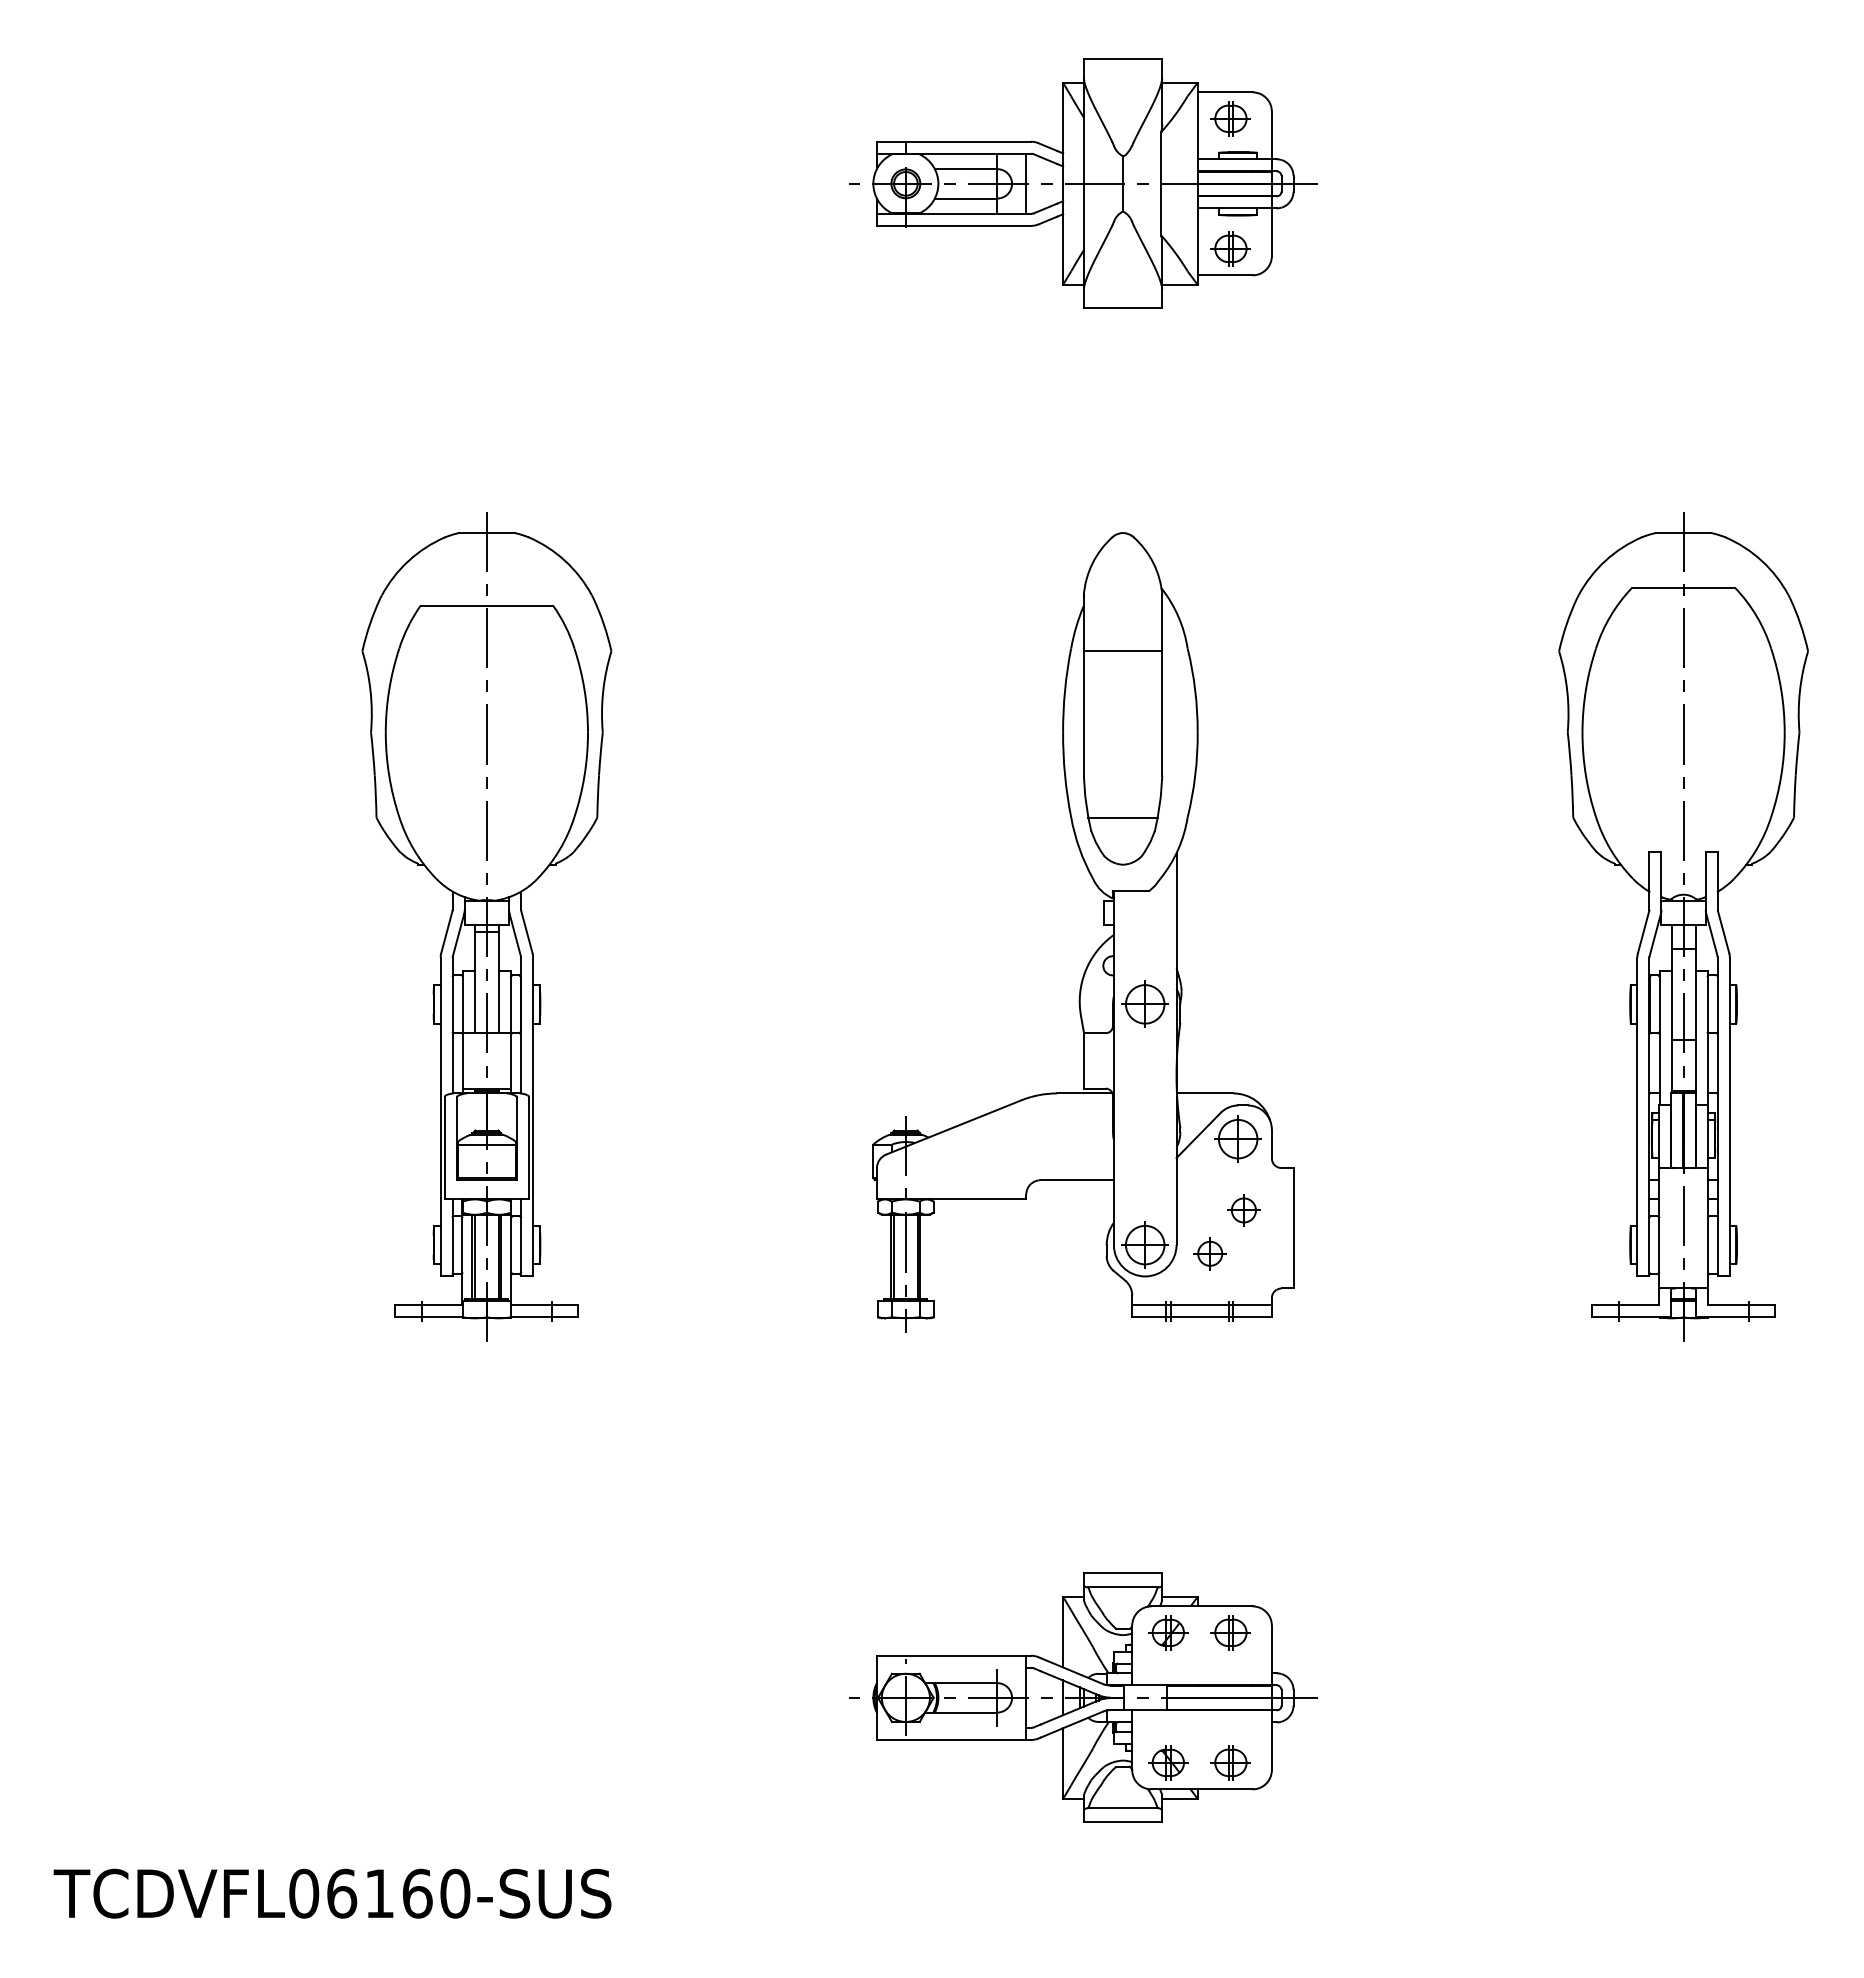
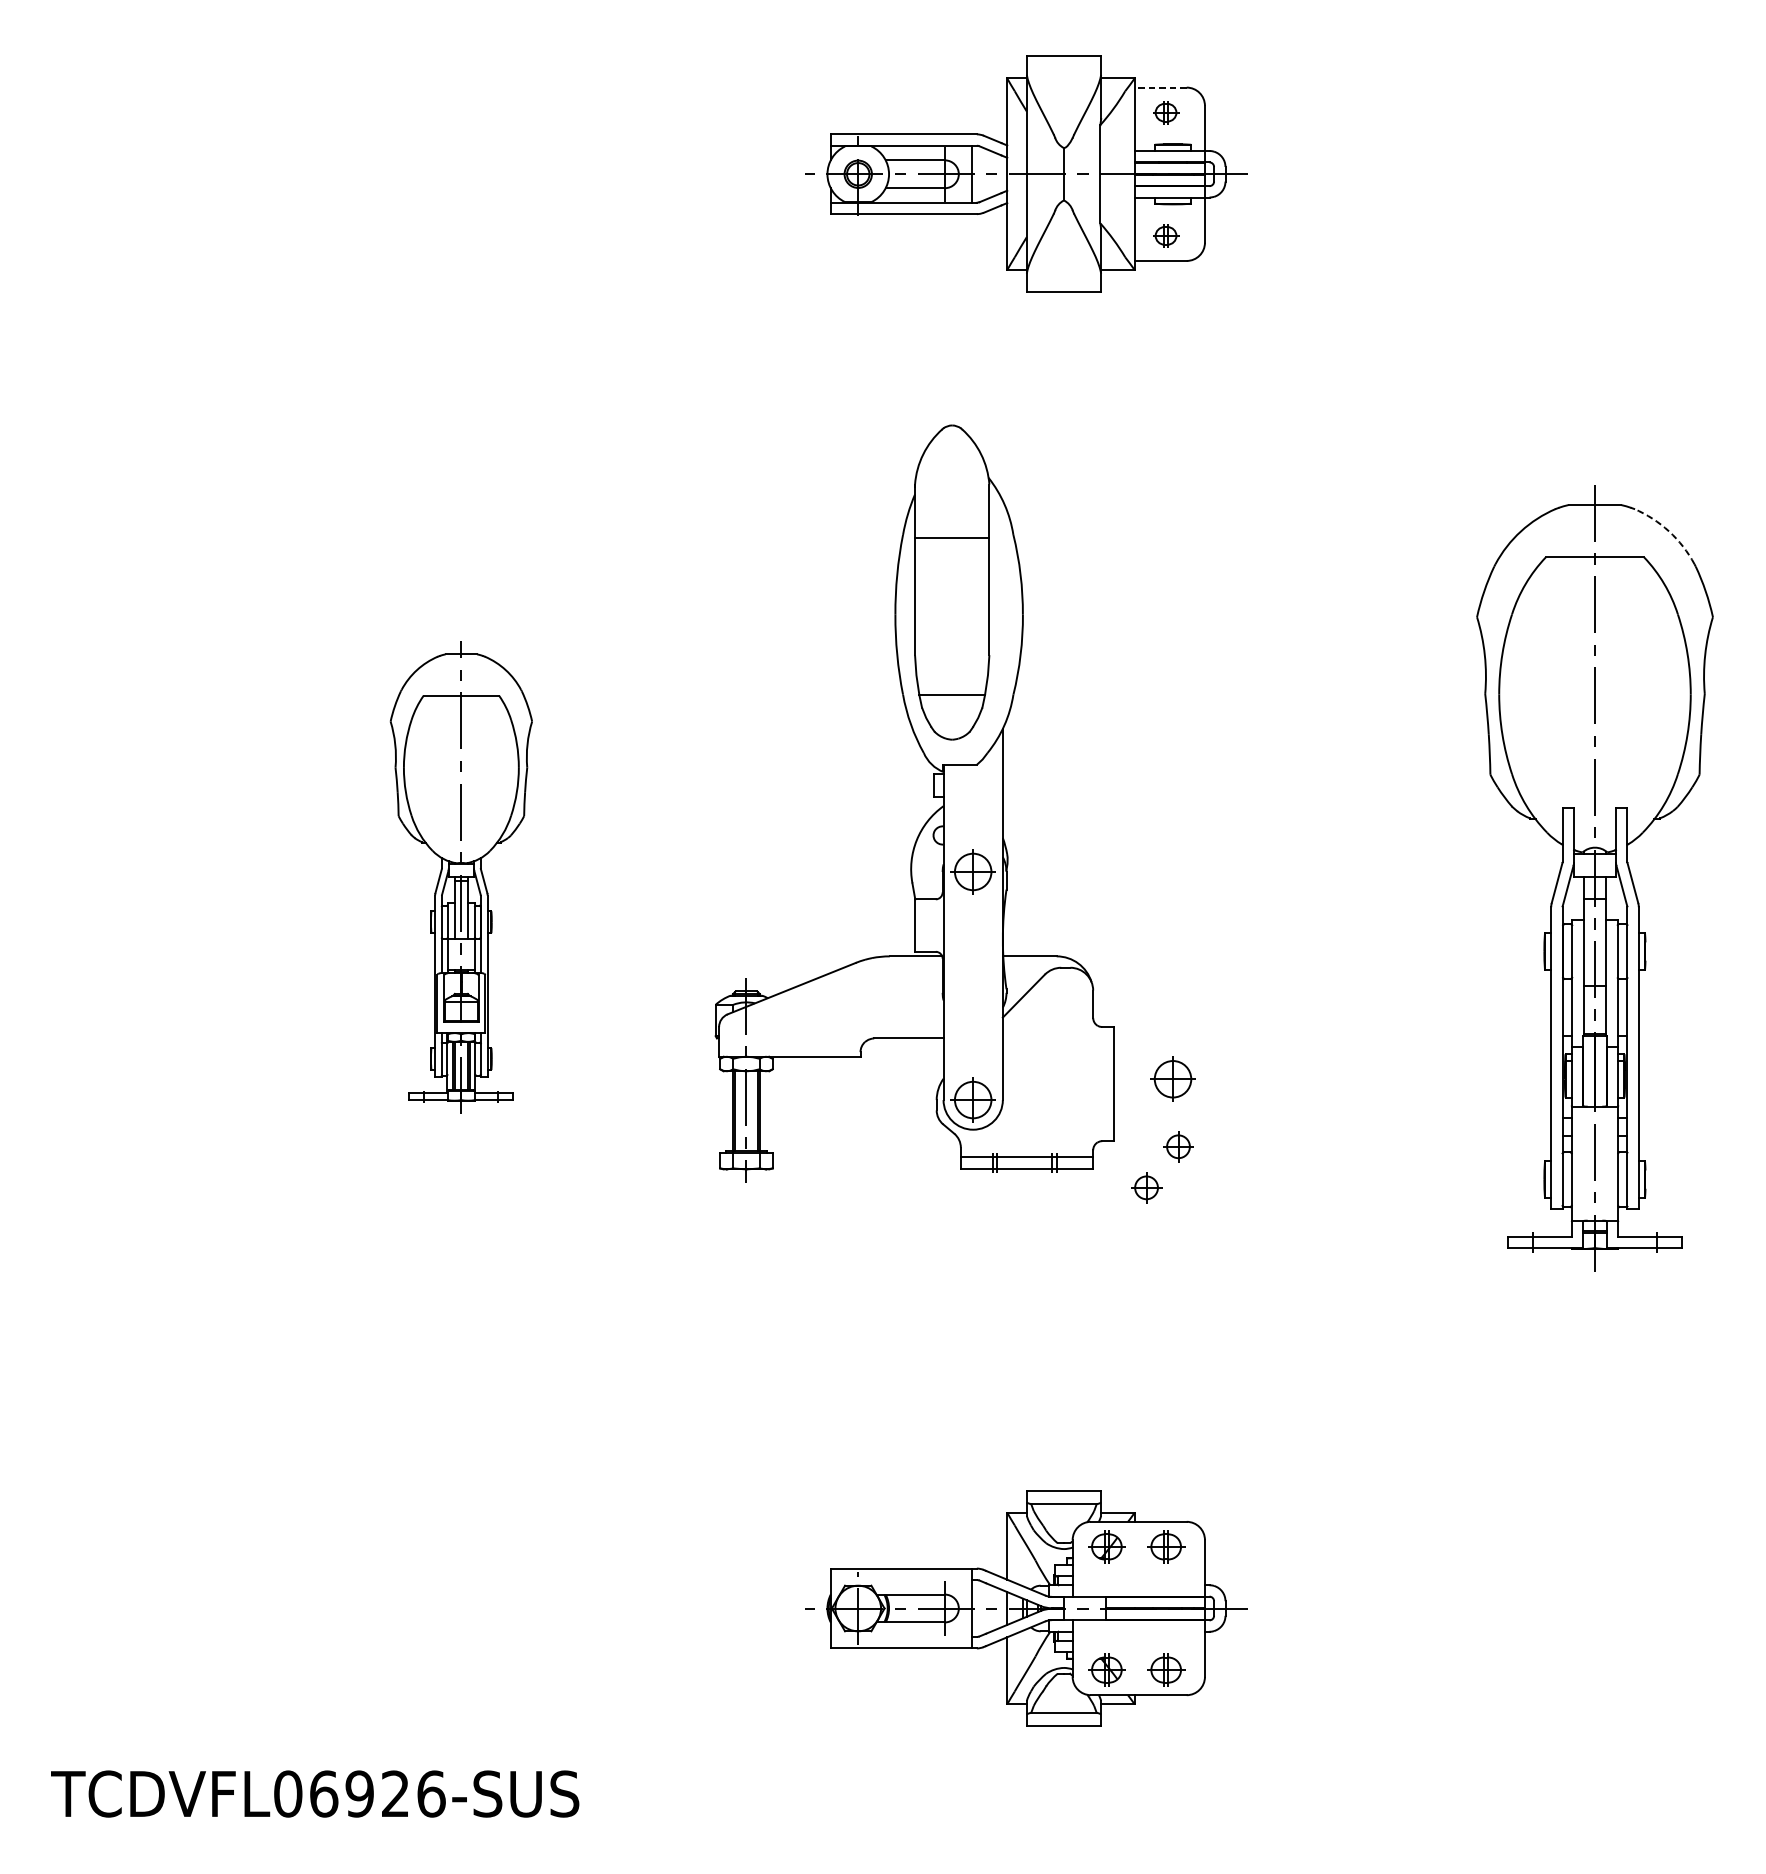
line: (1224, 92) -> (1160, 87), solid -> dashed
part: (1230, 118) -> (1165, 112), size x0.7
part: (1230, 248) -> (1165, 235), size x0.7
arc: (1761, 560) -> (1668, 531), solid -> dashed
part: (1103, 925) -> (933, 797), moved
part: (486, 926) -> (460, 877), size x0.6
text: (417, 1893) -> (395, 1793), TCDVFL06160-SUS -> TCDVFL06926-SUS

